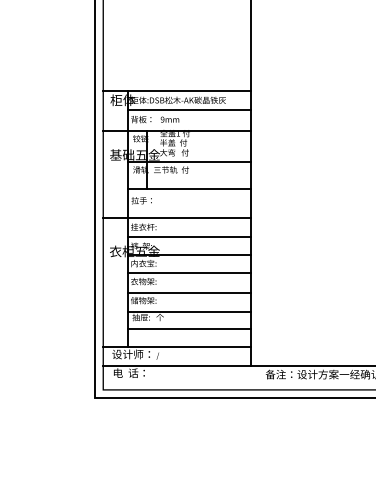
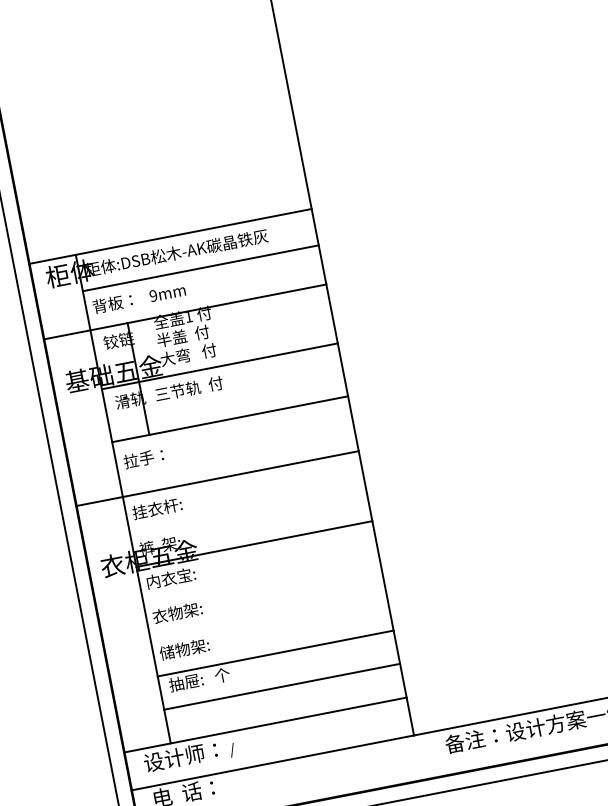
line: (188, 236) -> (246, 509), removed
line: (188, 273) -> (260, 580), removed
line: (188, 292) -> (267, 617), removed

